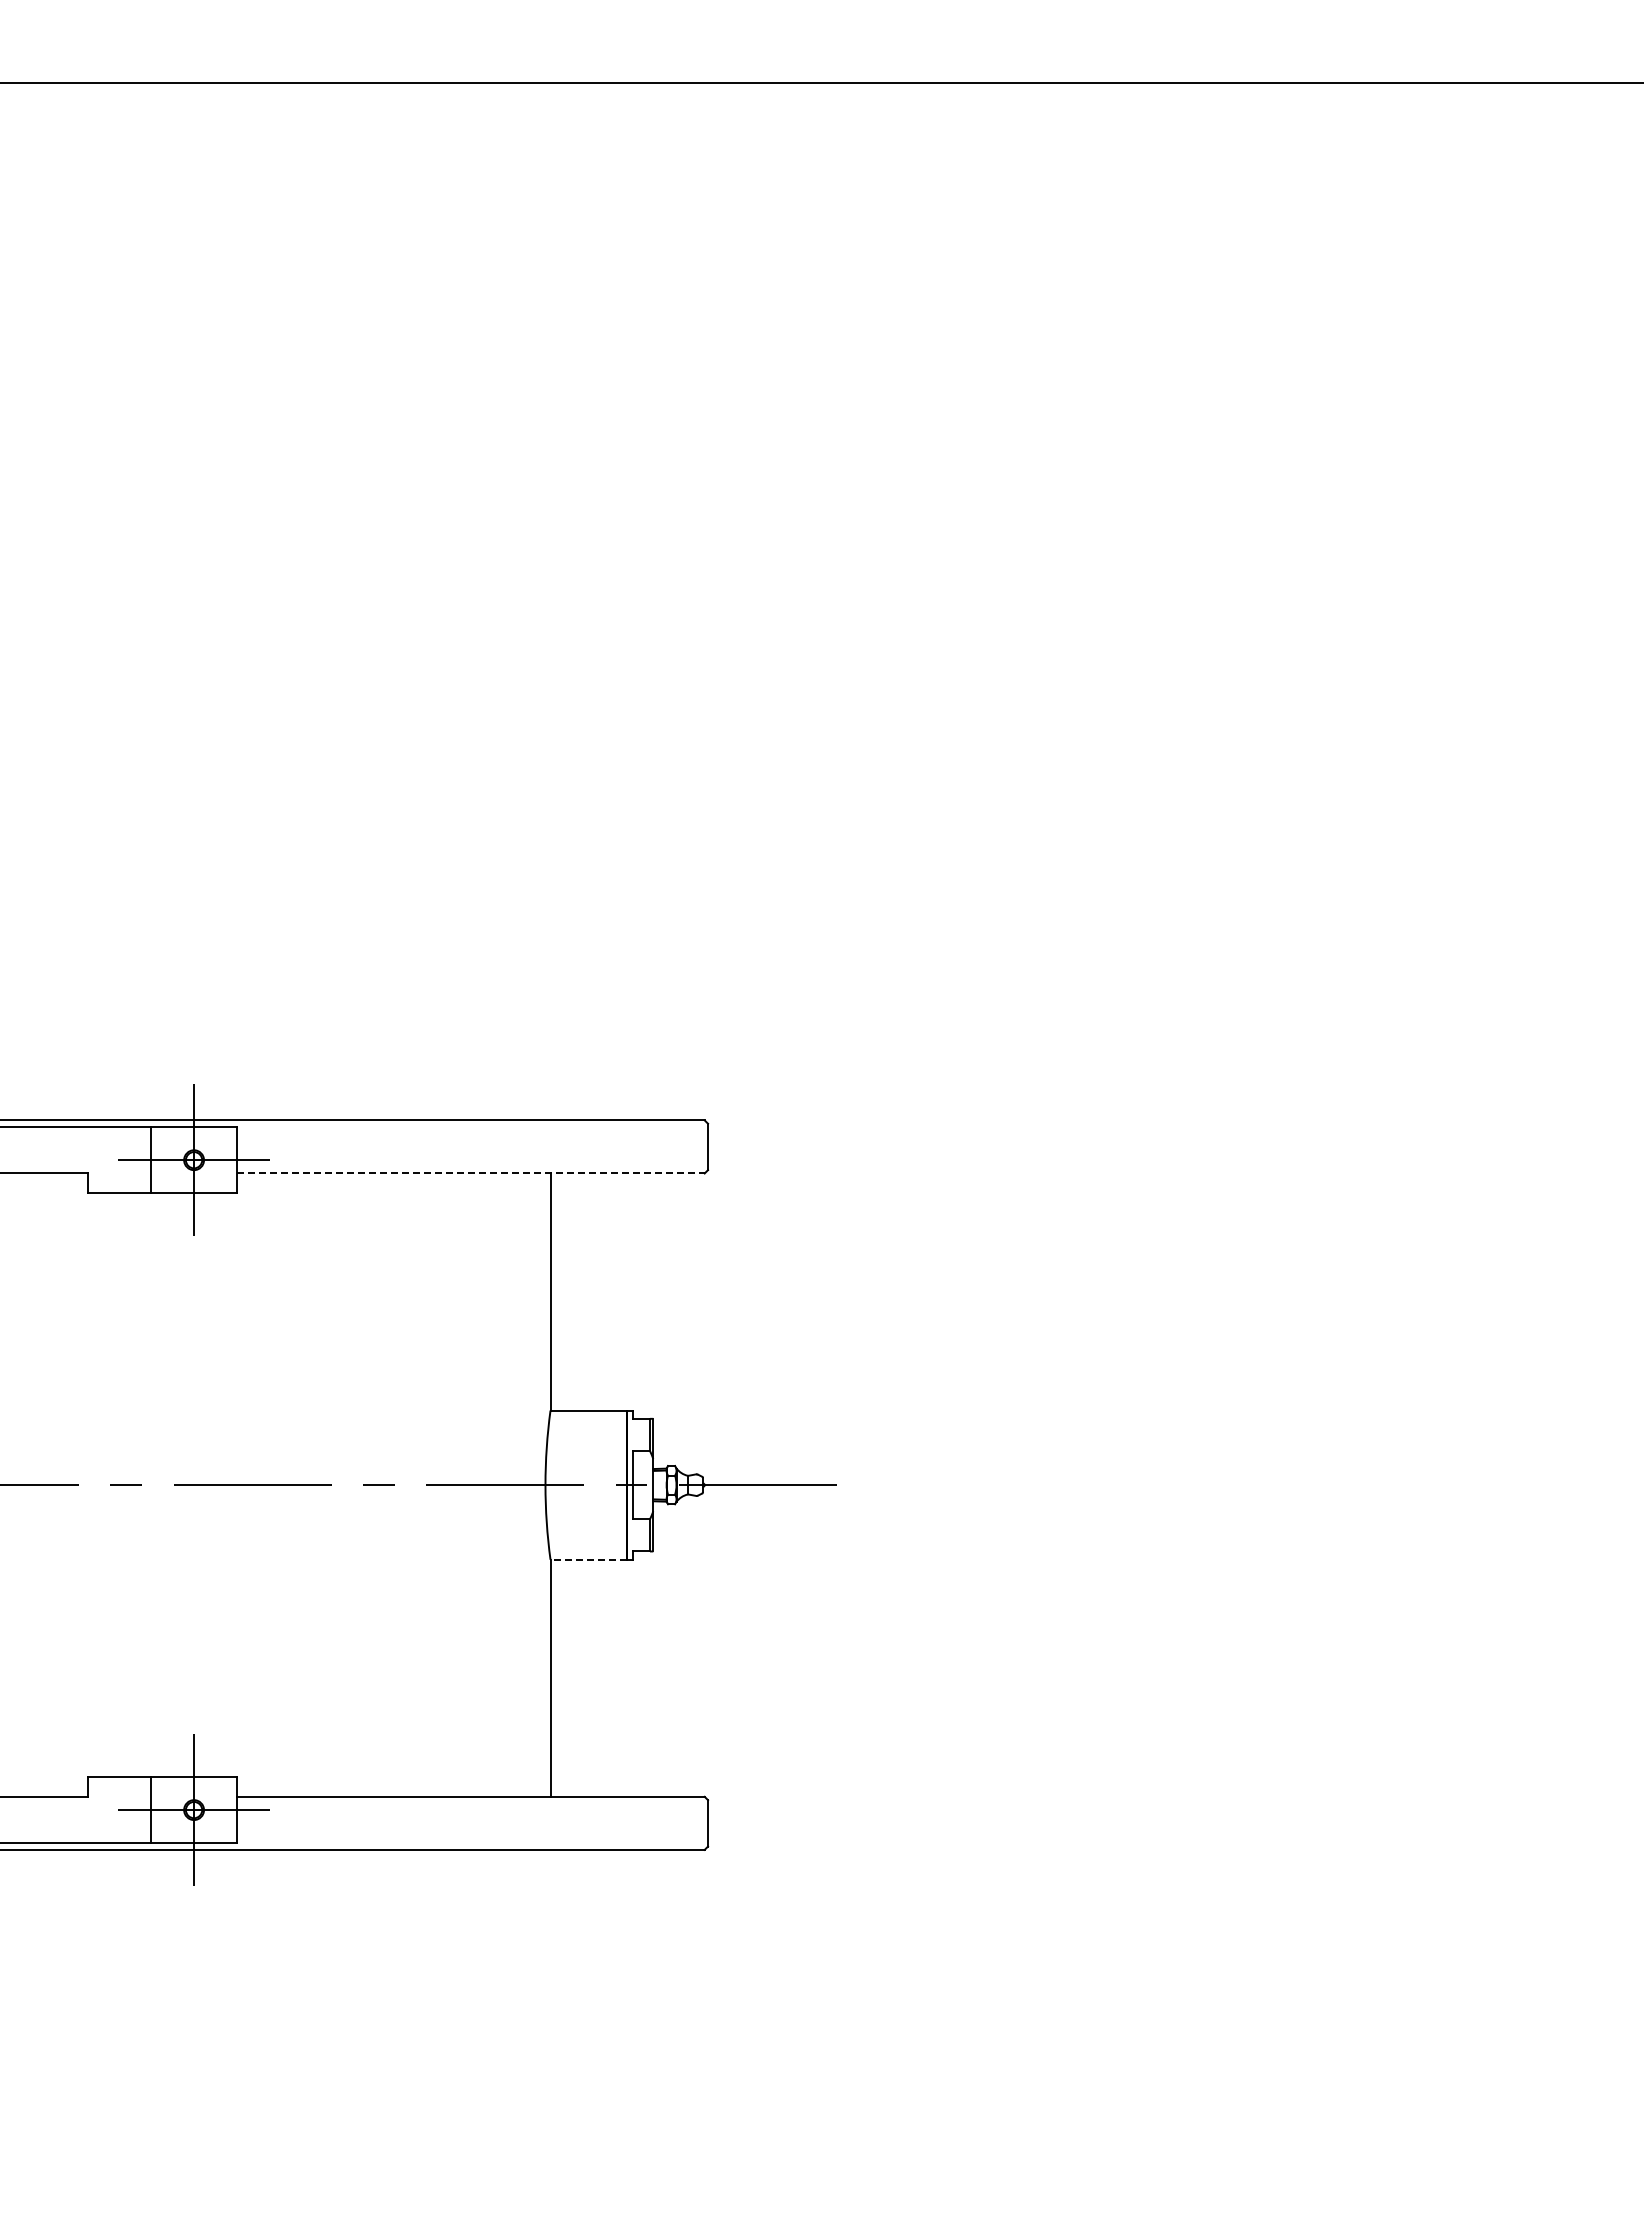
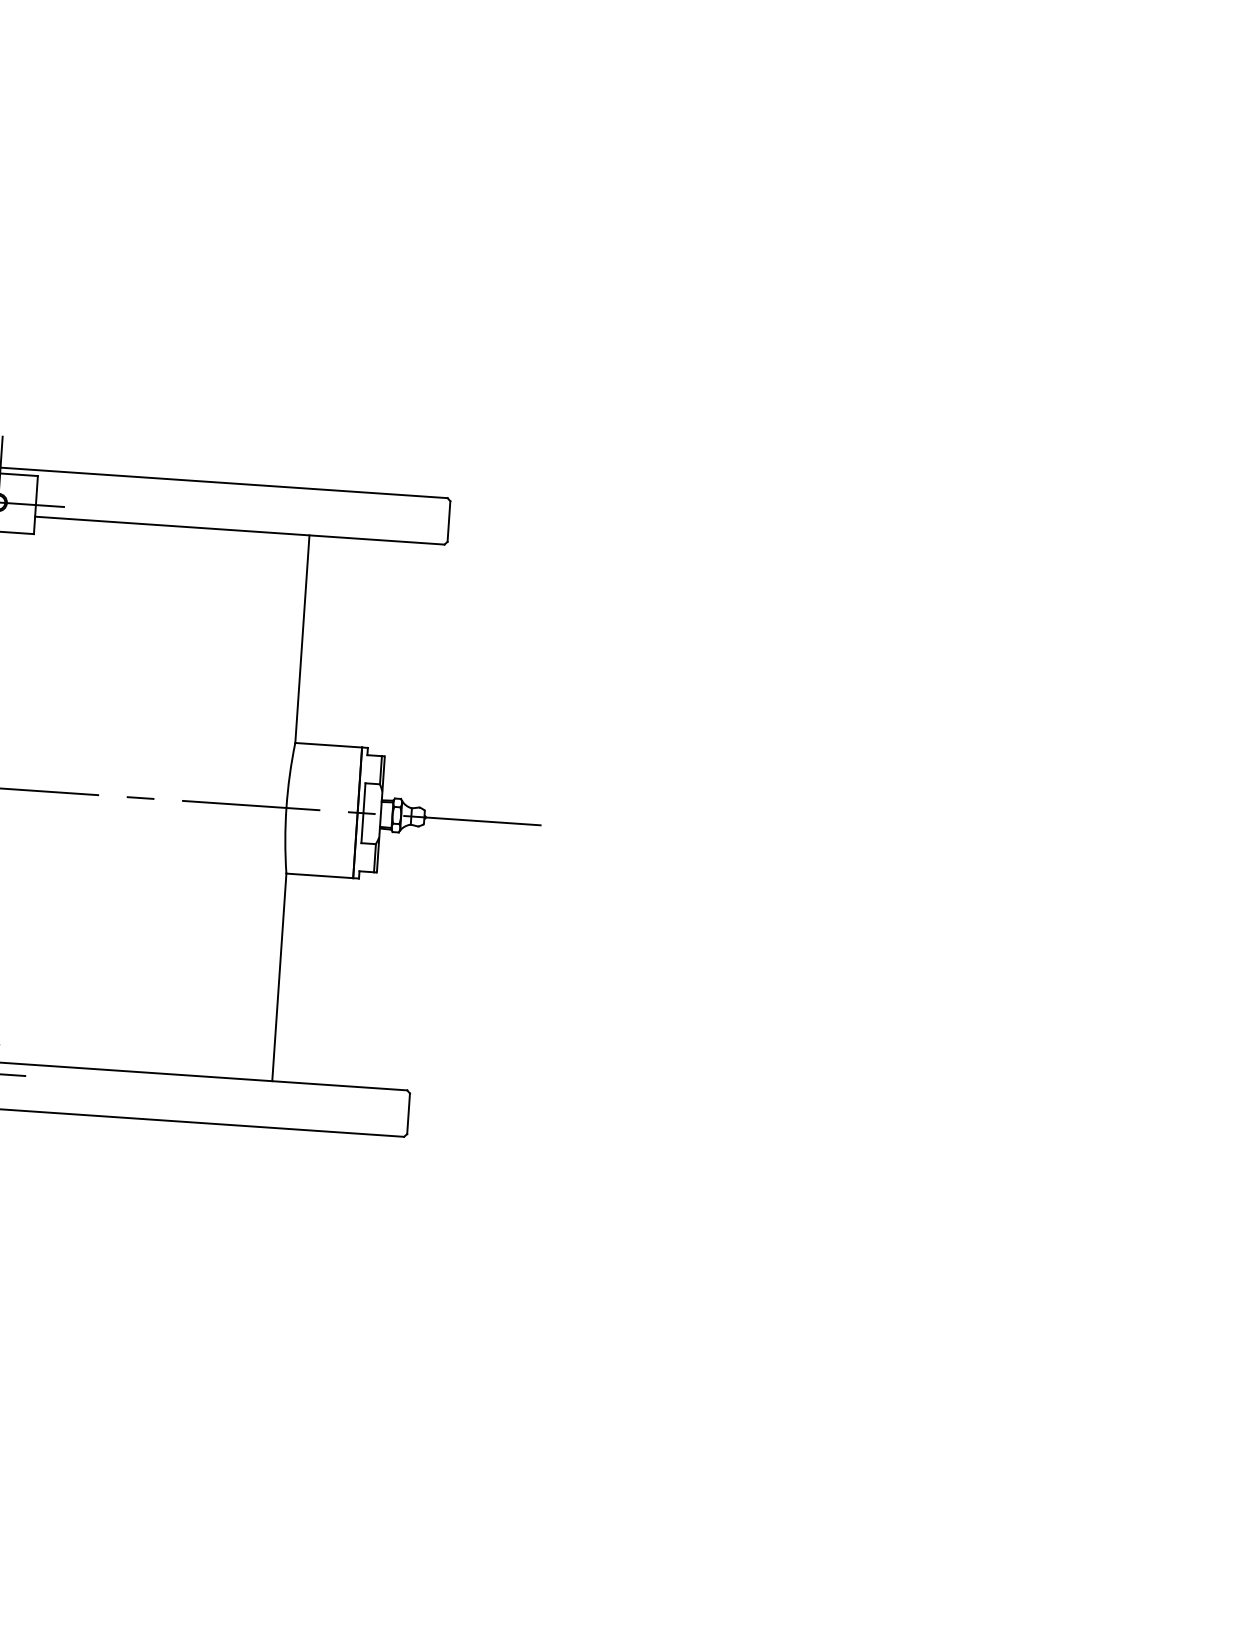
line: (470, 1173) -> (239, 530), dashed -> solid
line: (588, 1559) -> (319, 875), dashed -> solid

